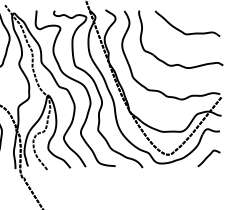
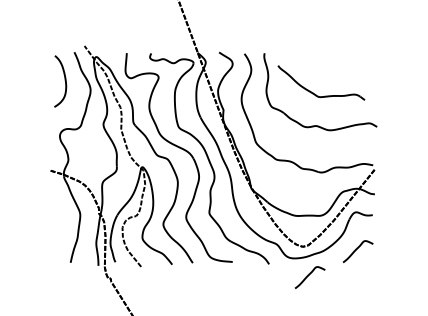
part: (181, 30) -> (313, 92), moved
curve: (172, 177) -> (308, 276), added

